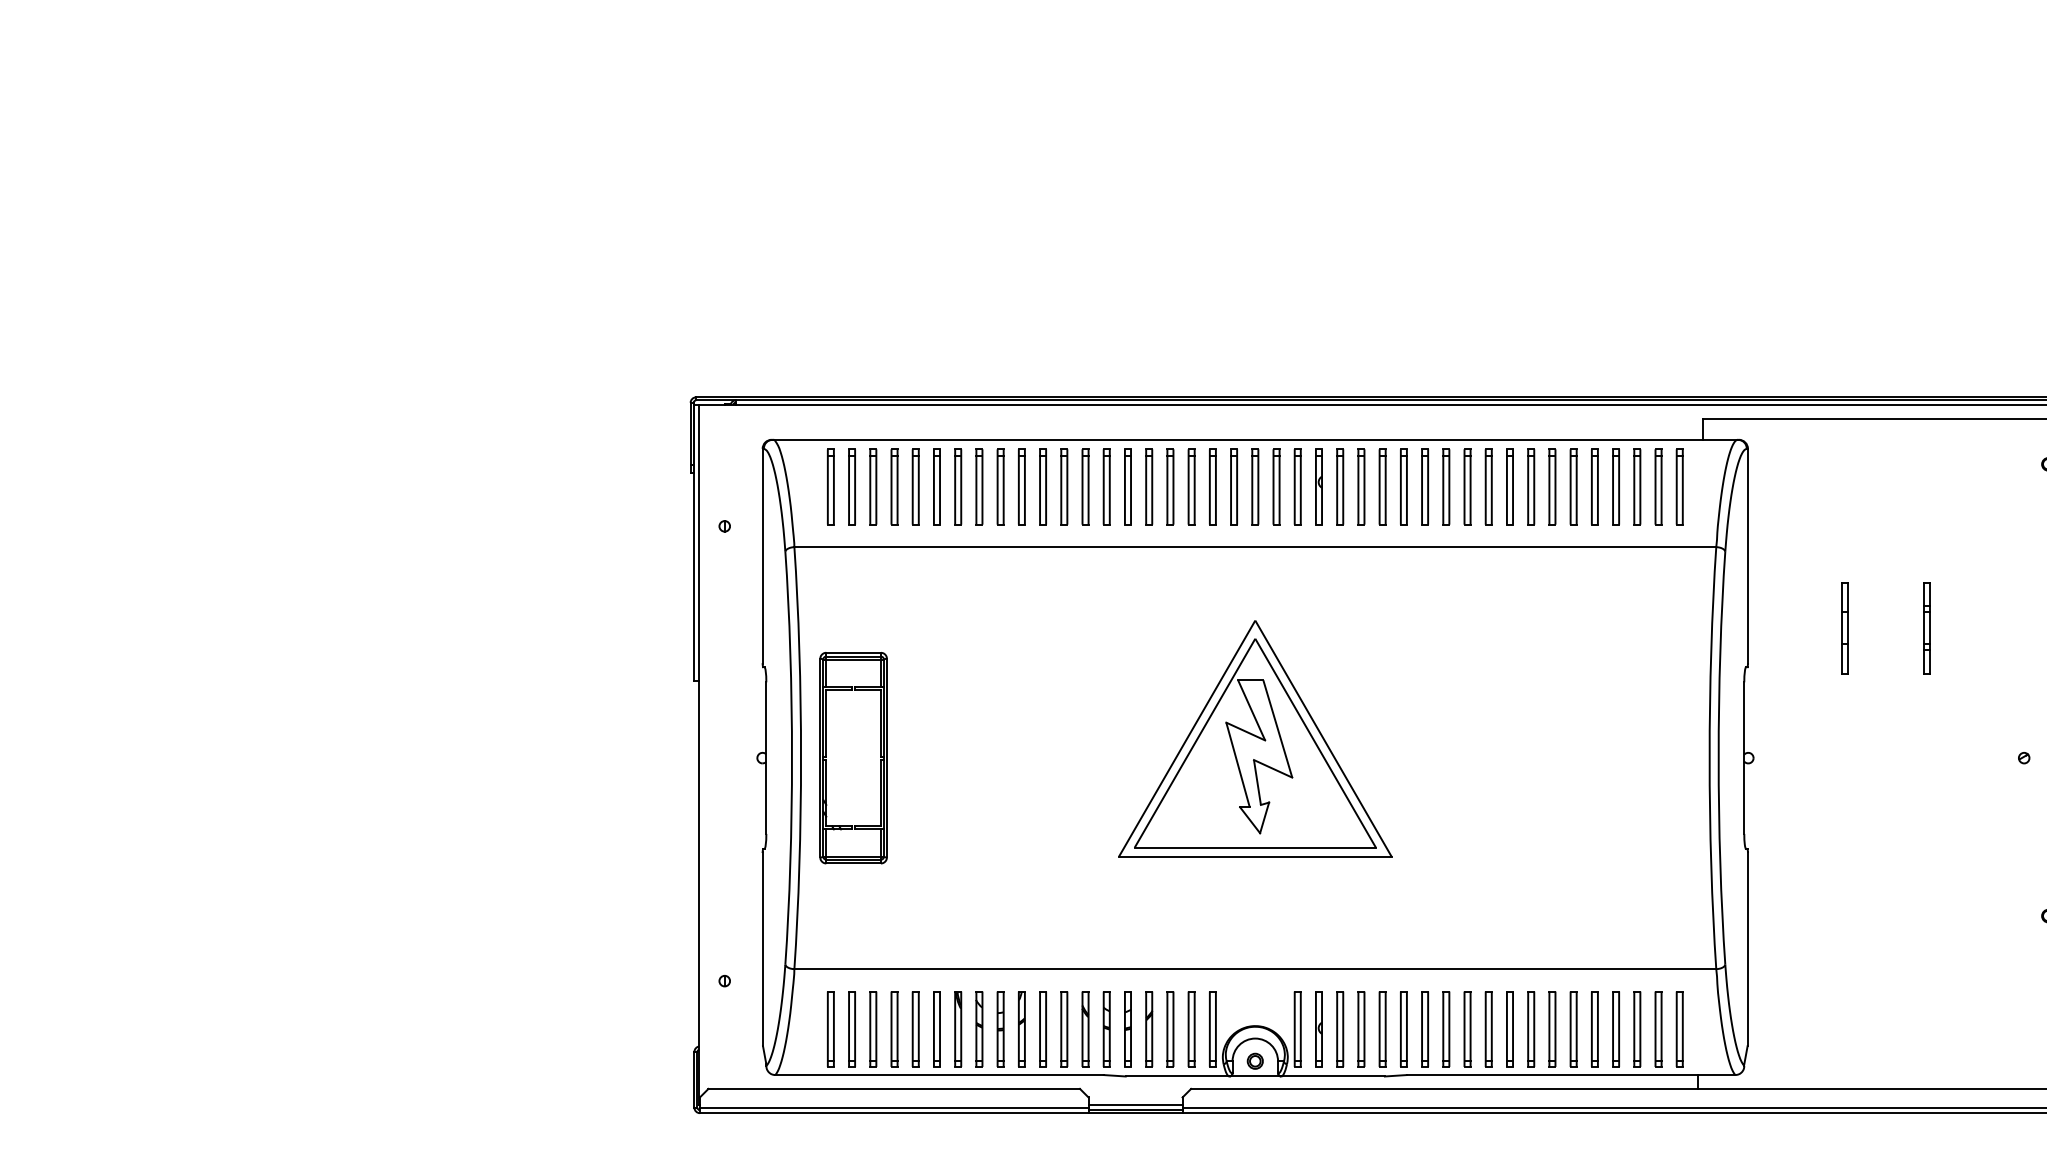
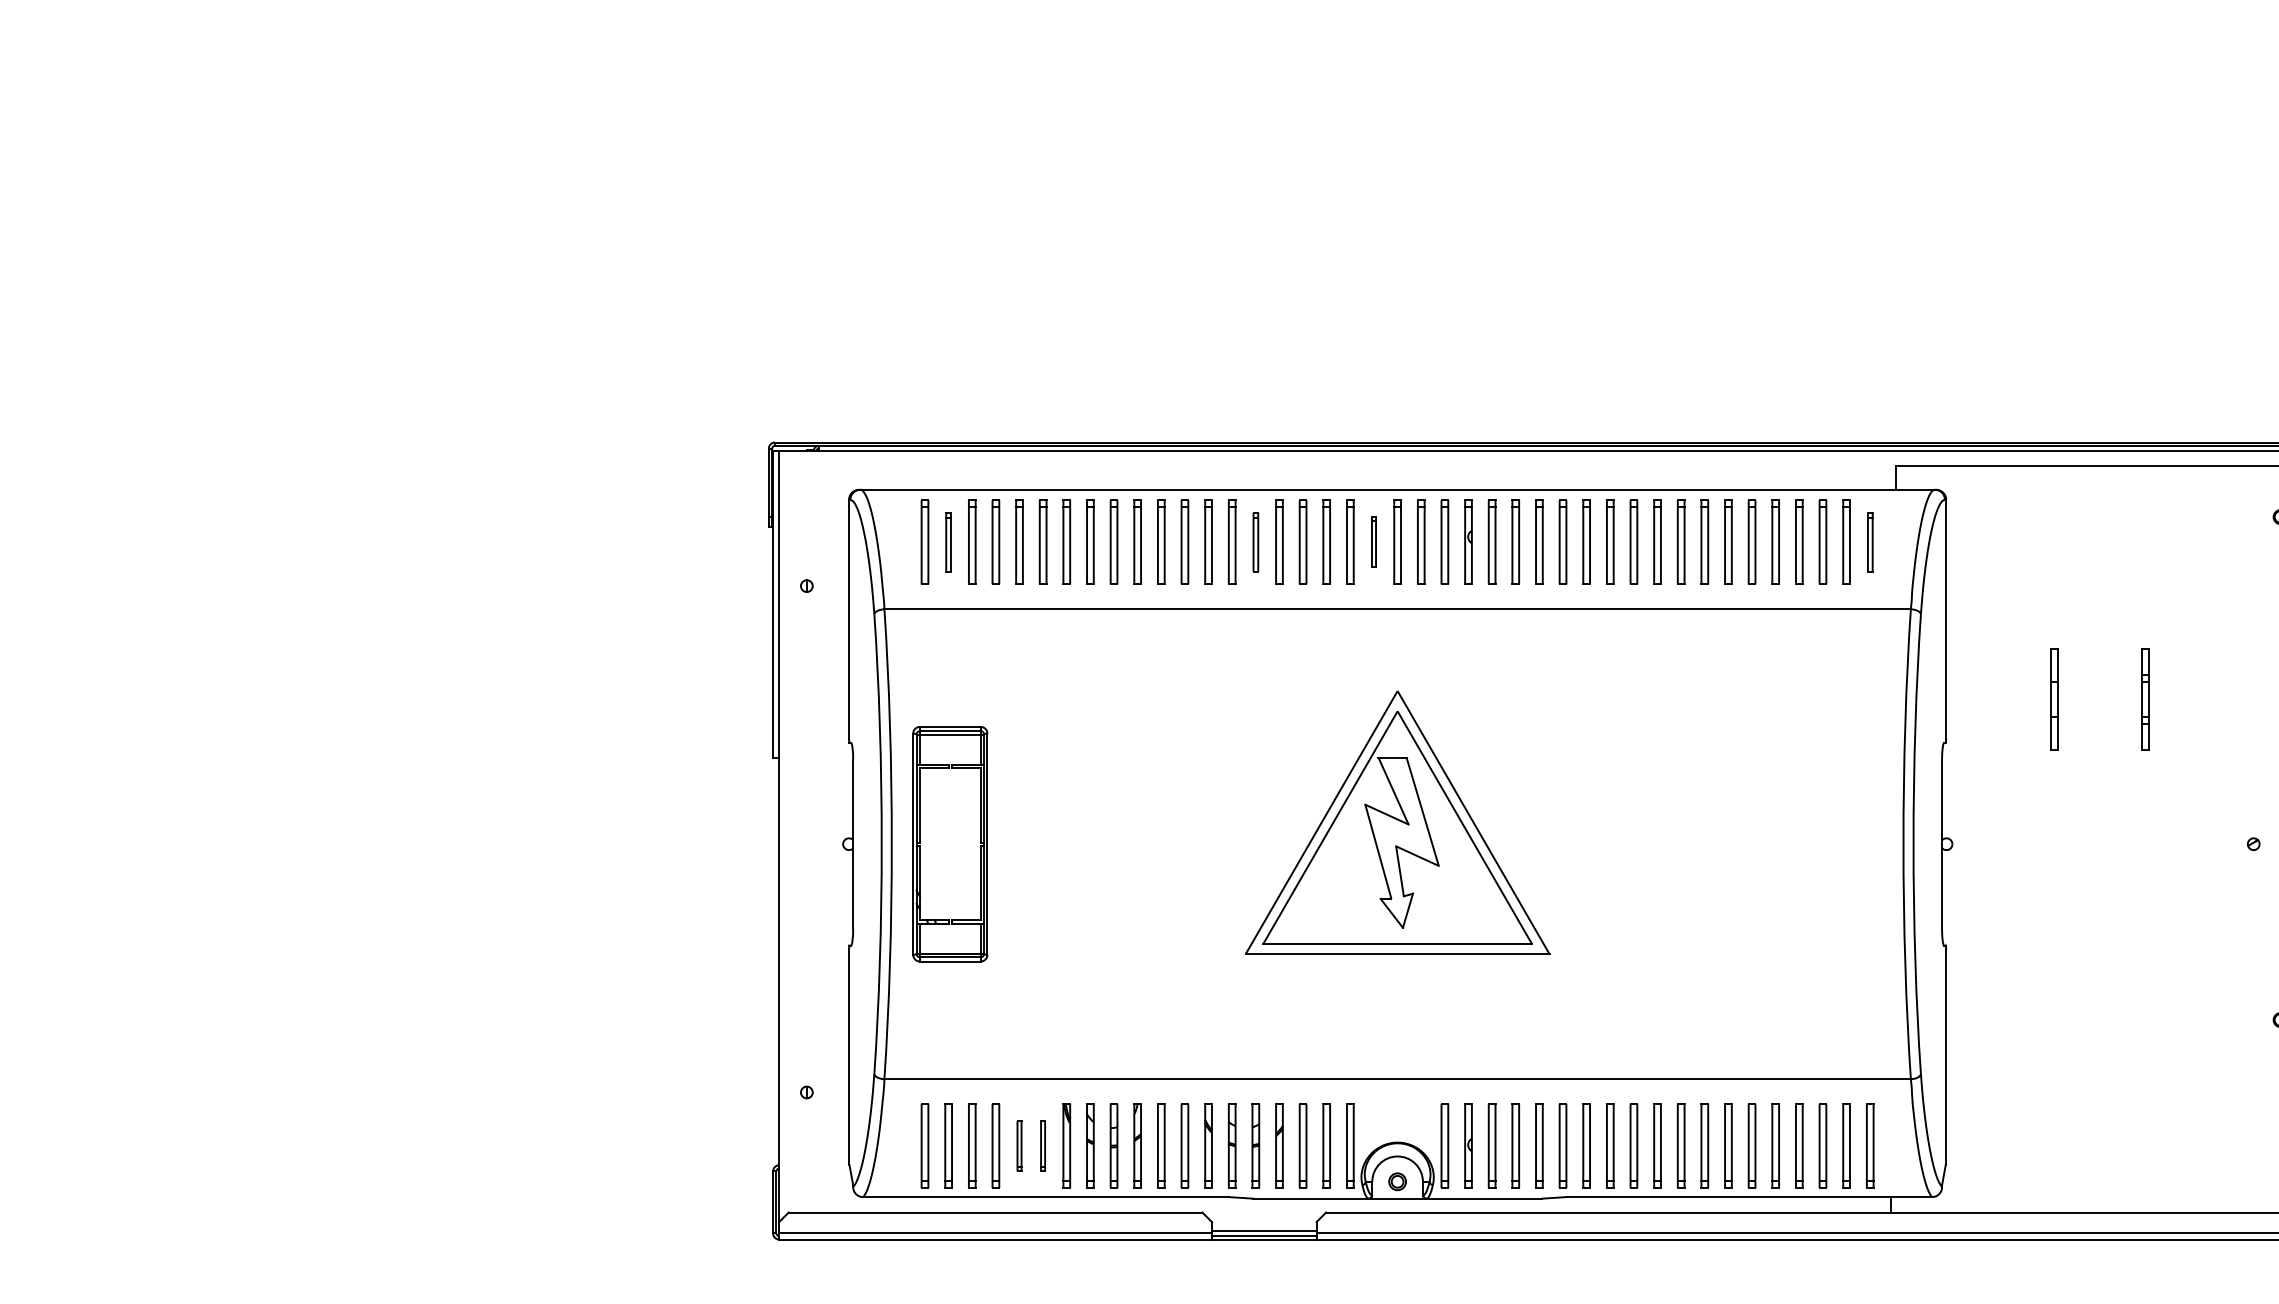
part: (851, 486) -> (948, 541), size x0.7
part: (1127, 486) -> (1255, 541), size x0.7
part: (1233, 486) -> (1373, 541), size x0.6
part: (1680, 486) -> (1870, 541), size x0.7
part: (915, 1028) -> (1019, 1145), size x0.6
part: (936, 1028) -> (1042, 1145), size x0.6

